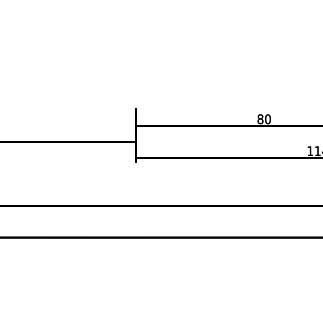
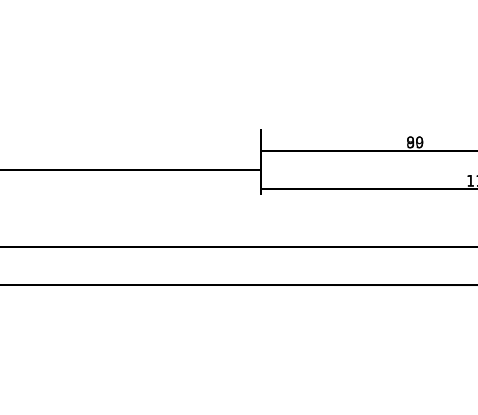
text: (263, 119) -> (414, 142), 80 -> 99

